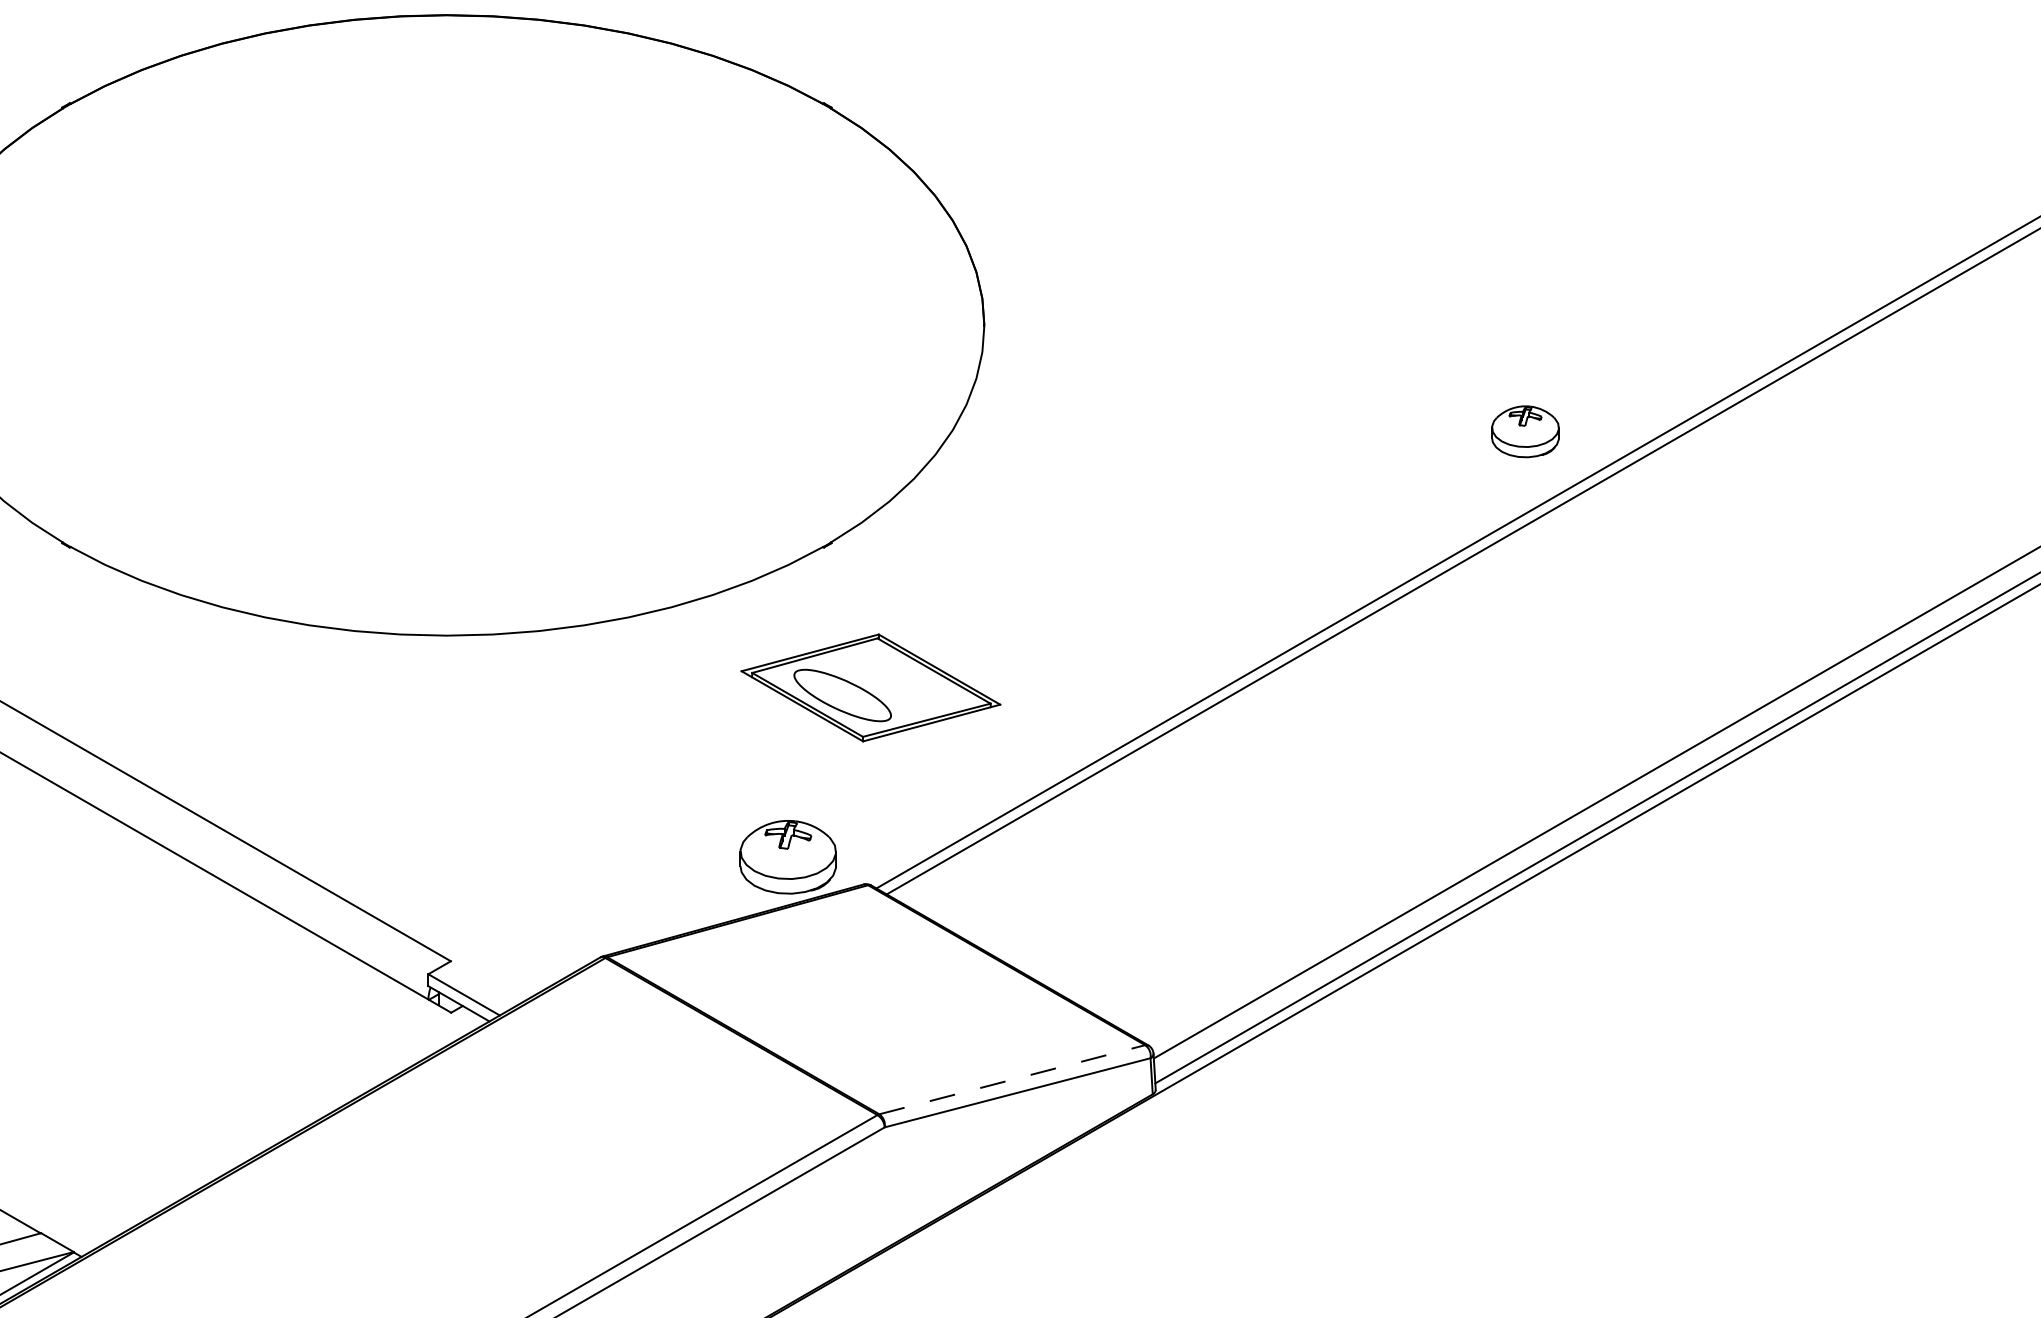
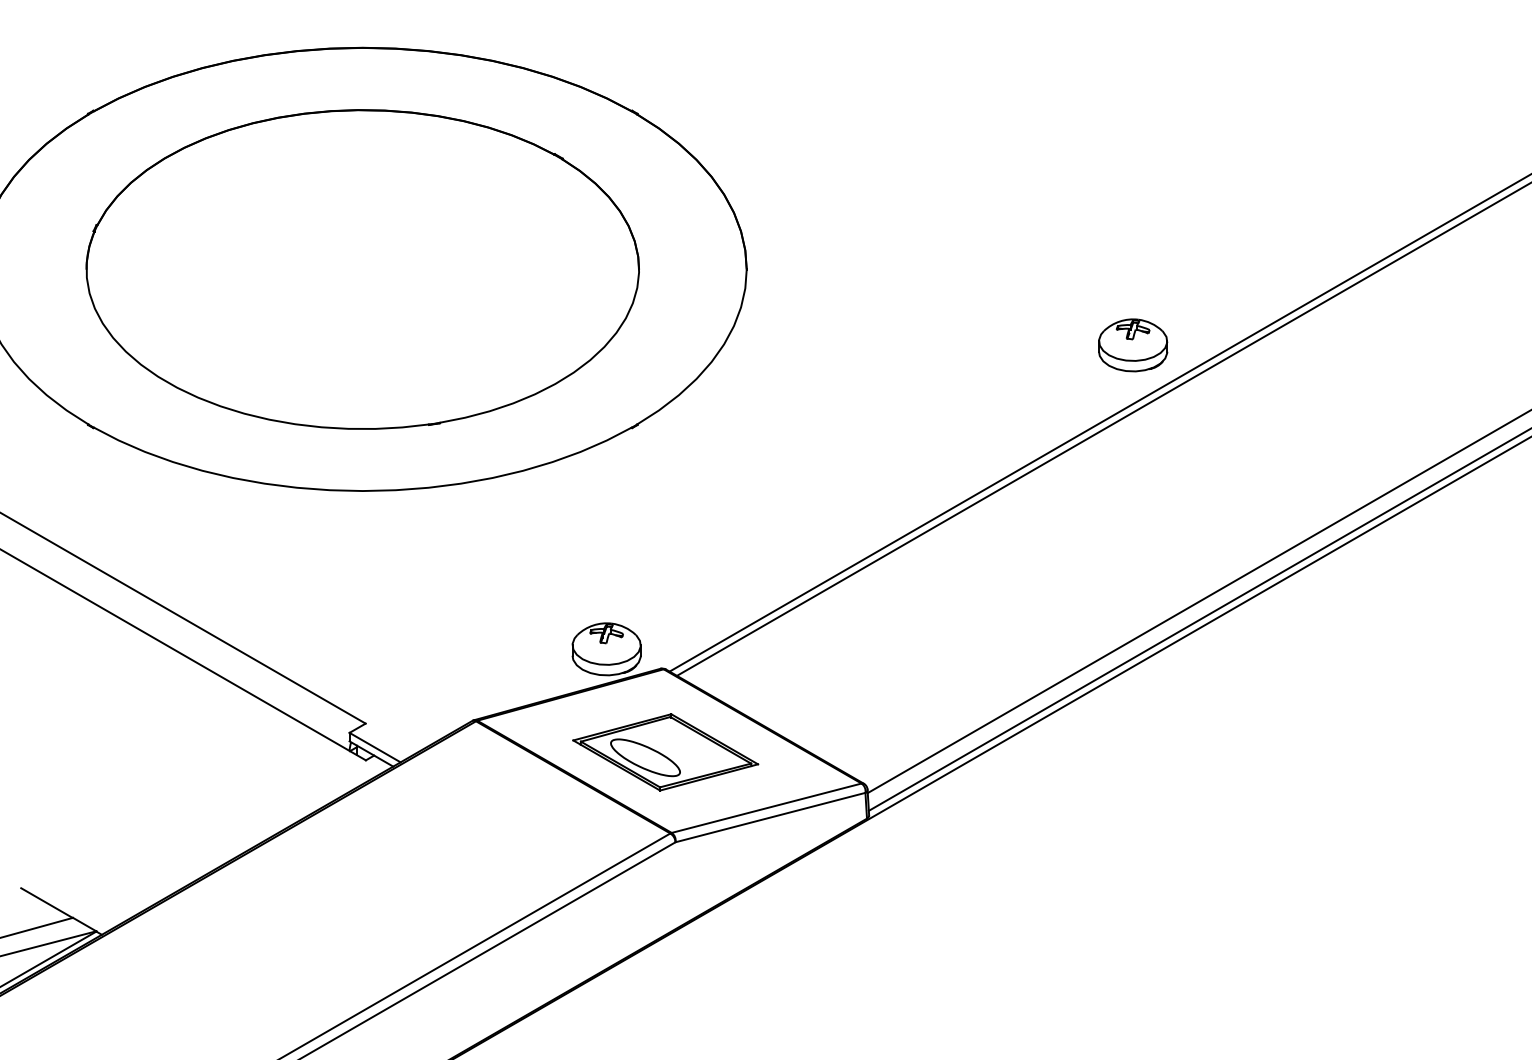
part: (446, 325) -> (362, 269), added
part: (1525, 431) -> (1133, 345), size x1.43
part: (870, 688) -> (665, 752), moved
line: (1013, 1080) -> (767, 808), dashed -> solid

